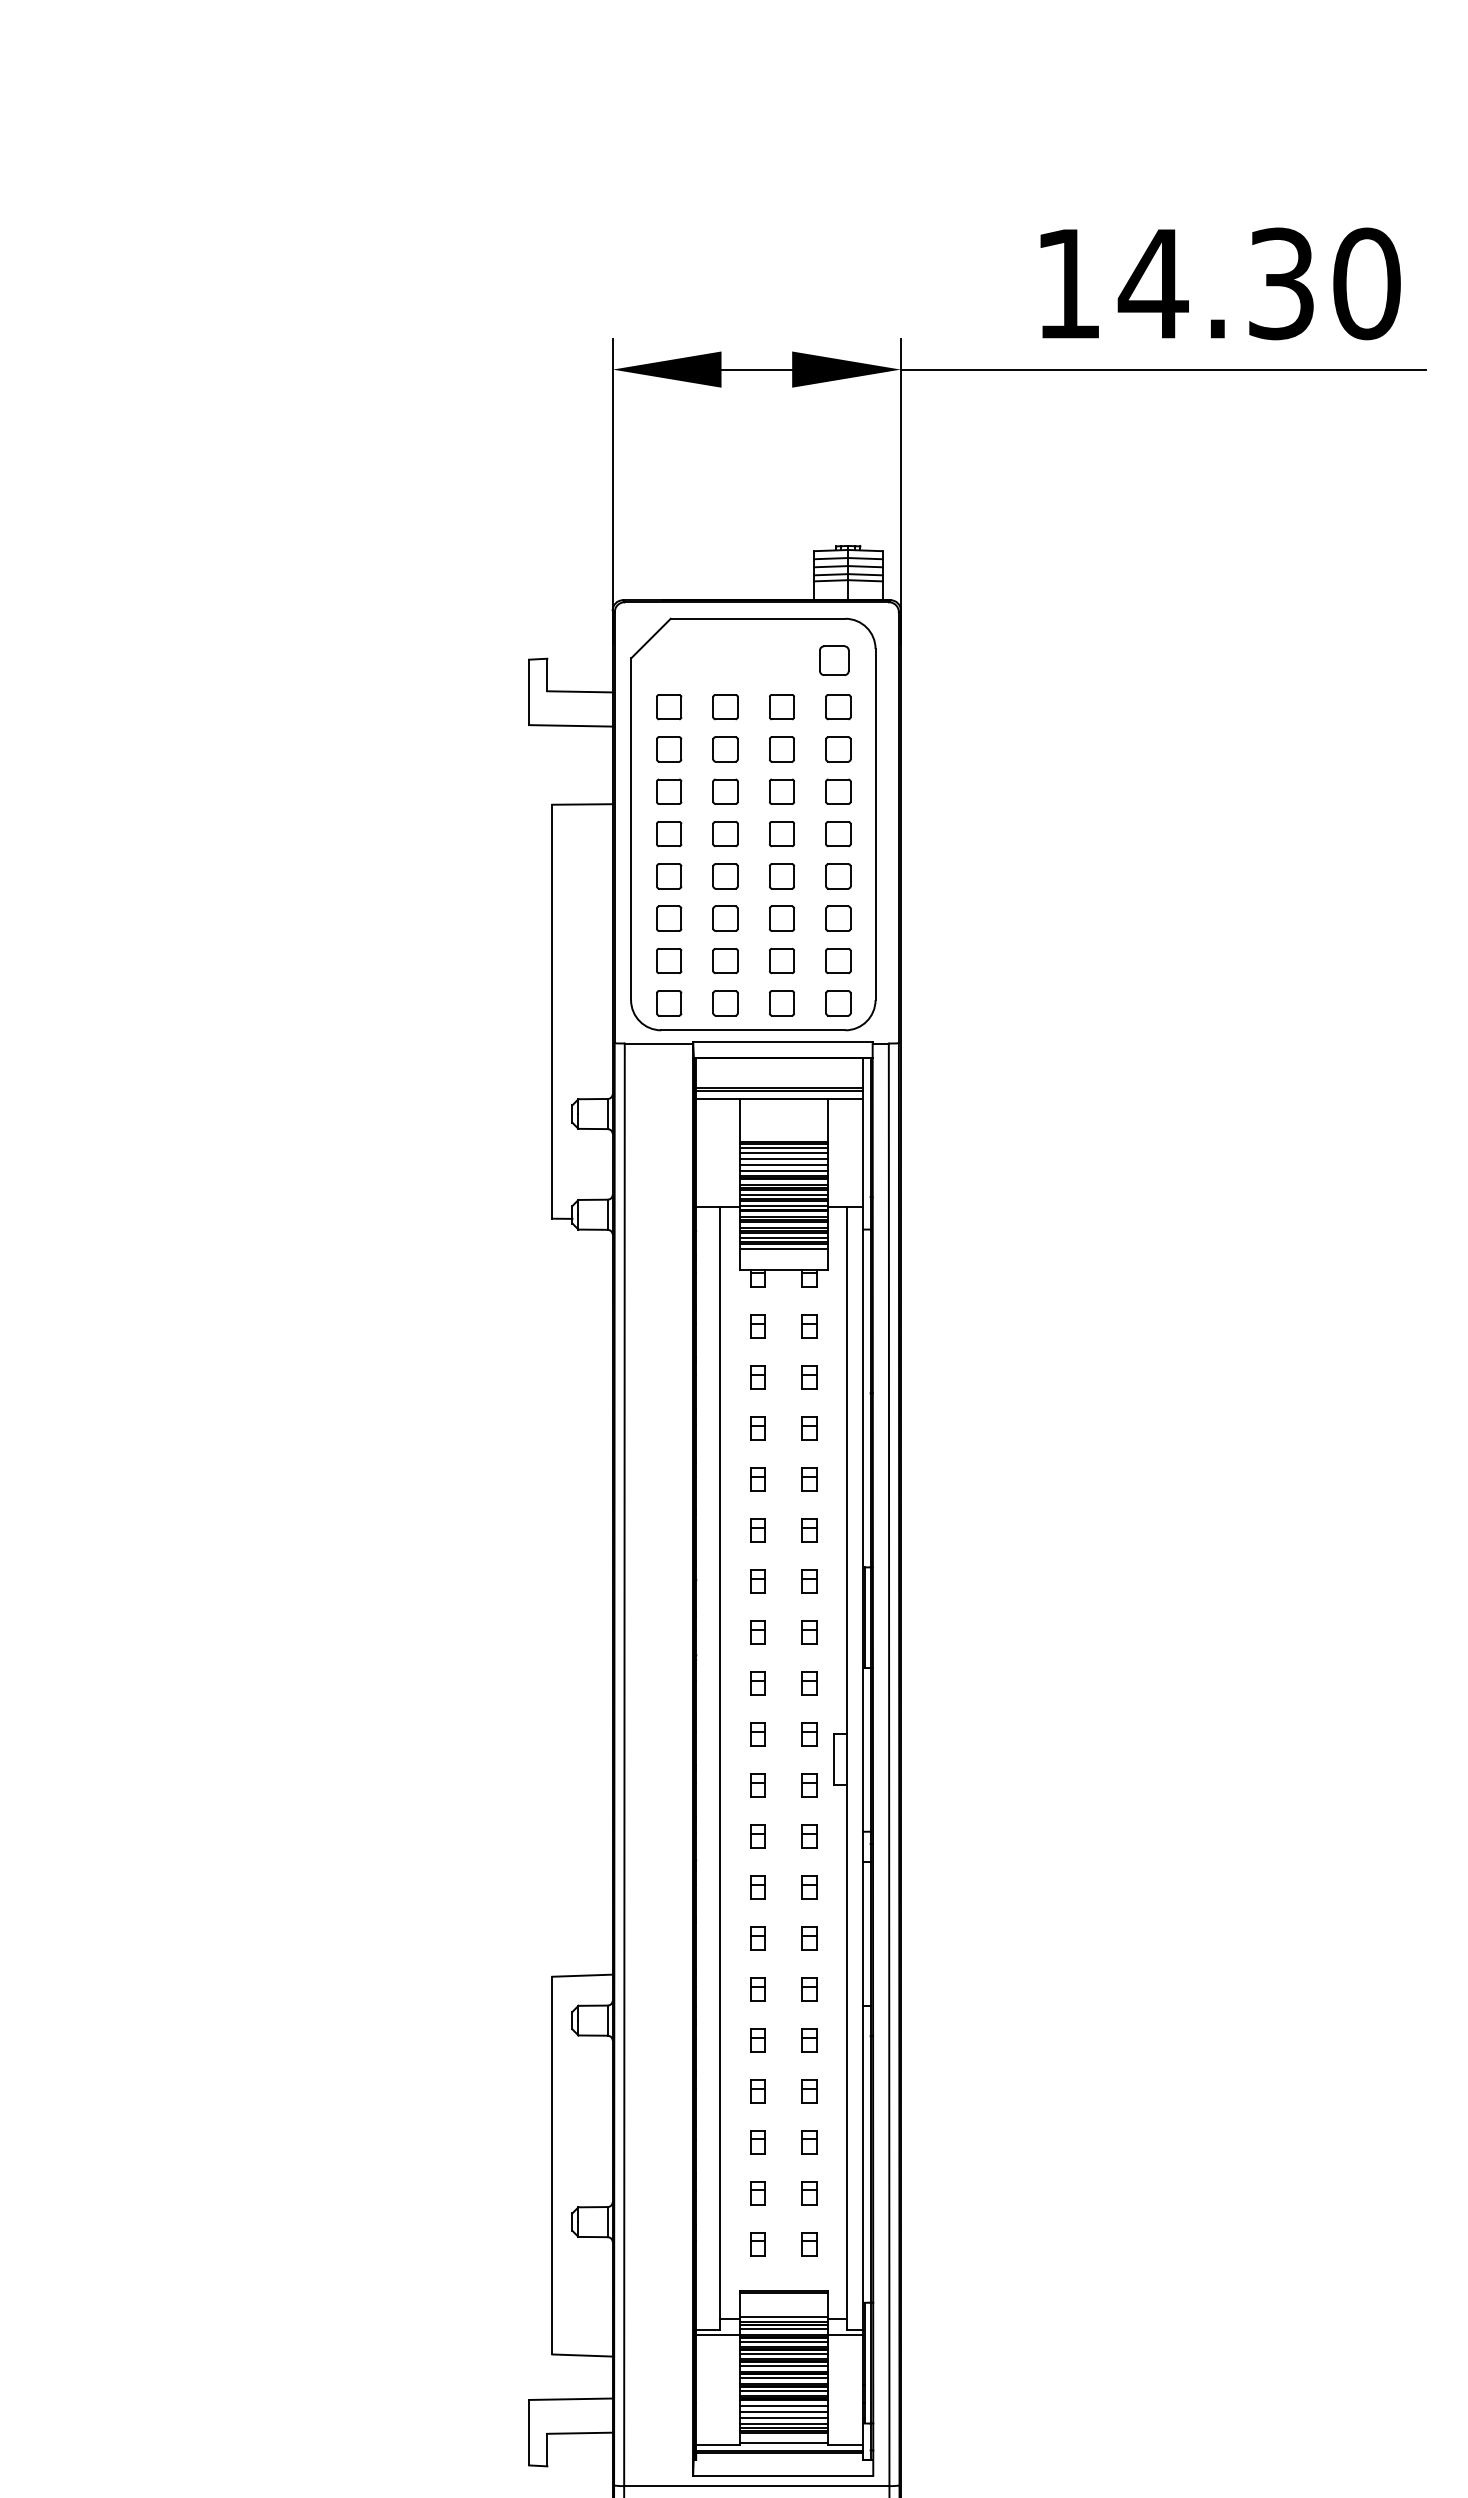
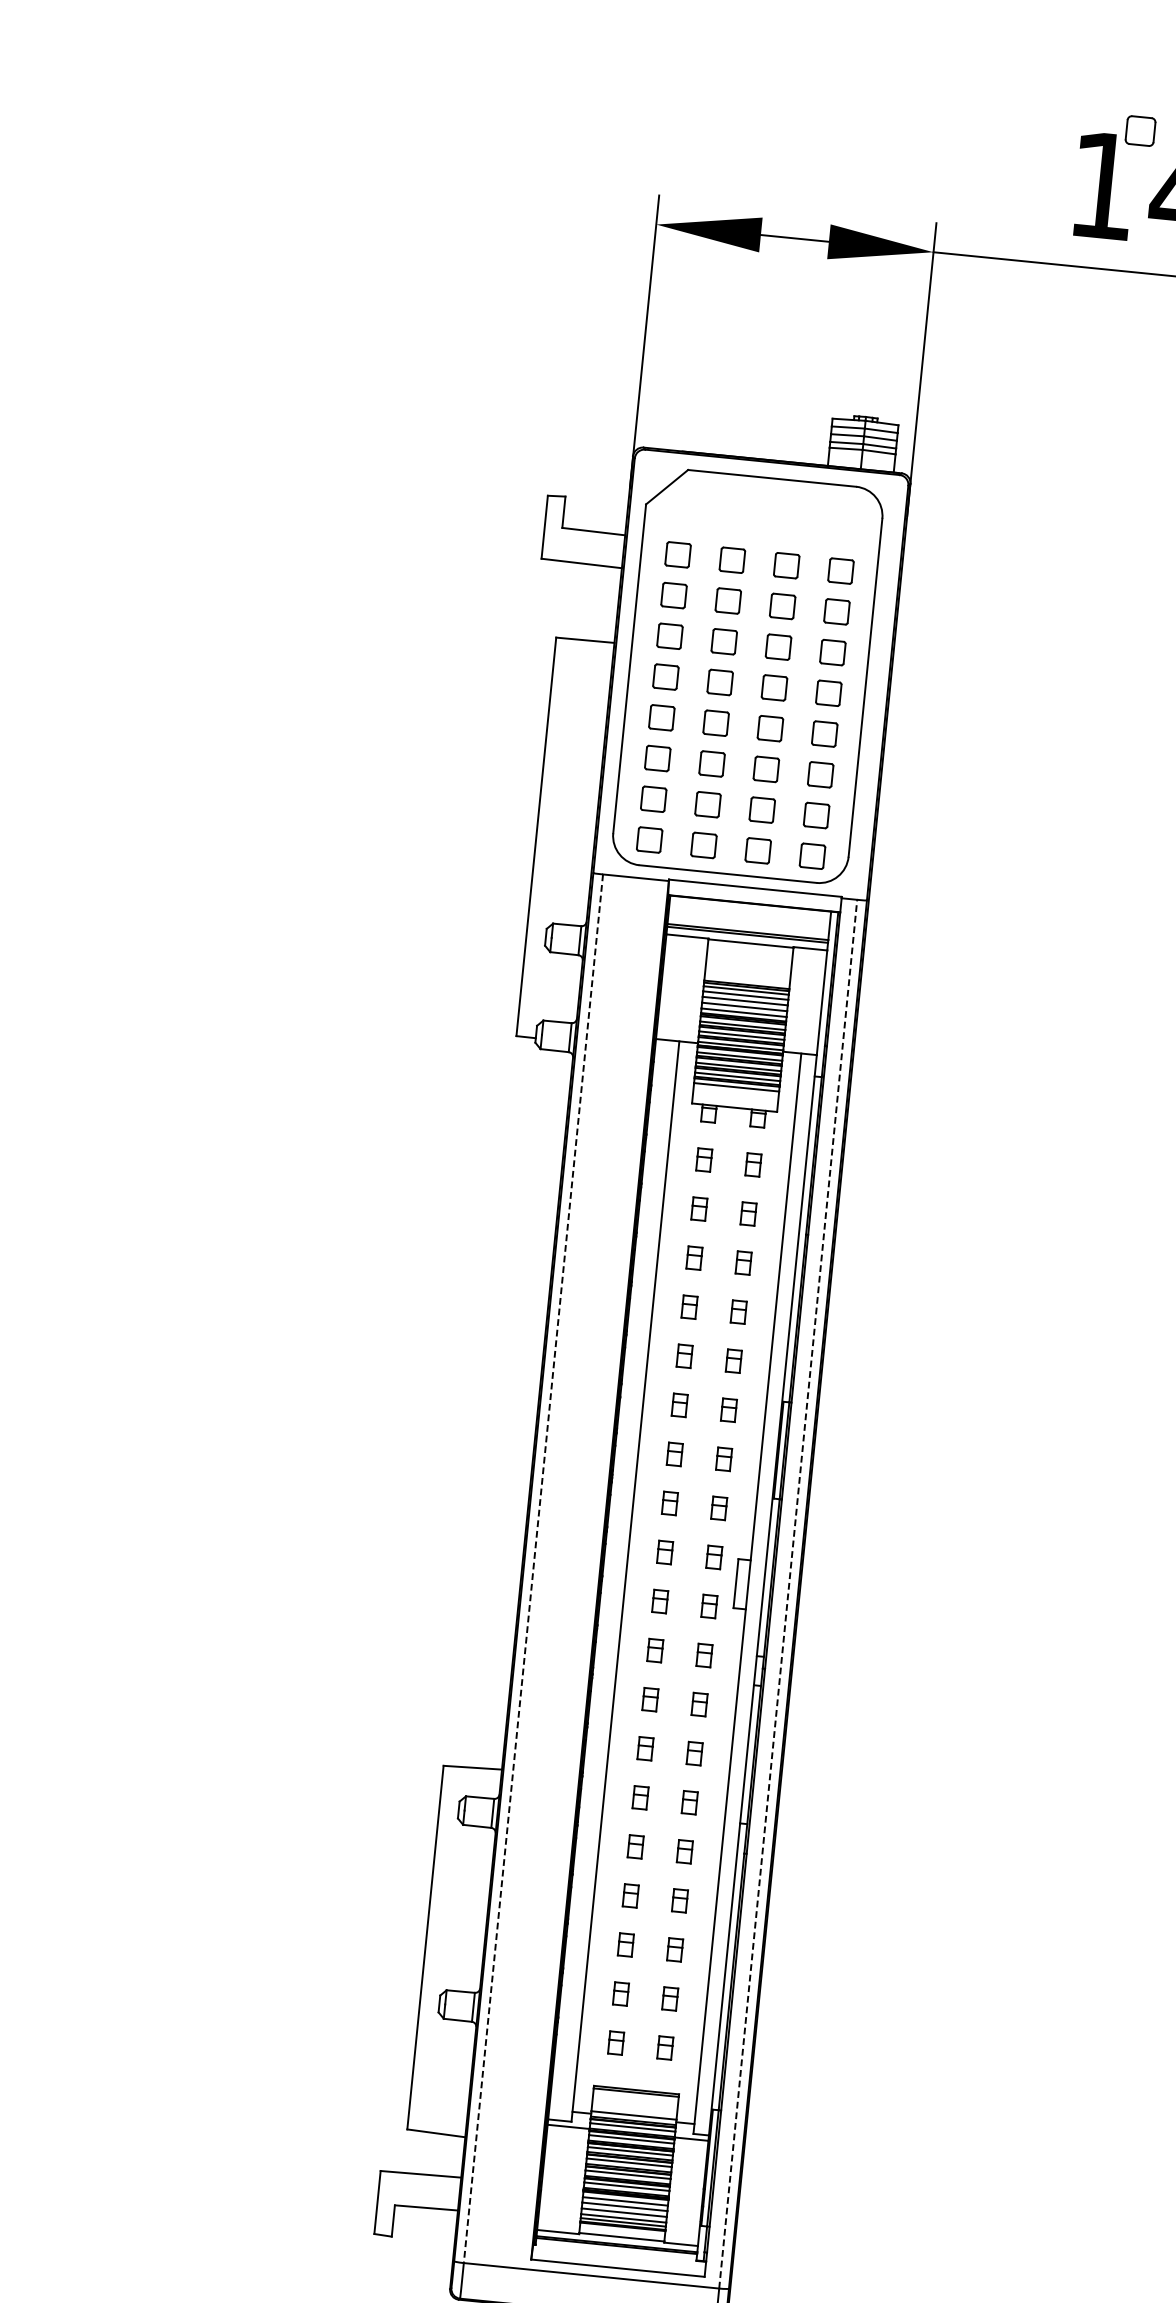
part: (834, 660) -> (1140, 130), moved
line: (889, 1764) -> (788, 1593), solid -> dashed
line: (624, 1765) -> (533, 1569), solid -> dashed

